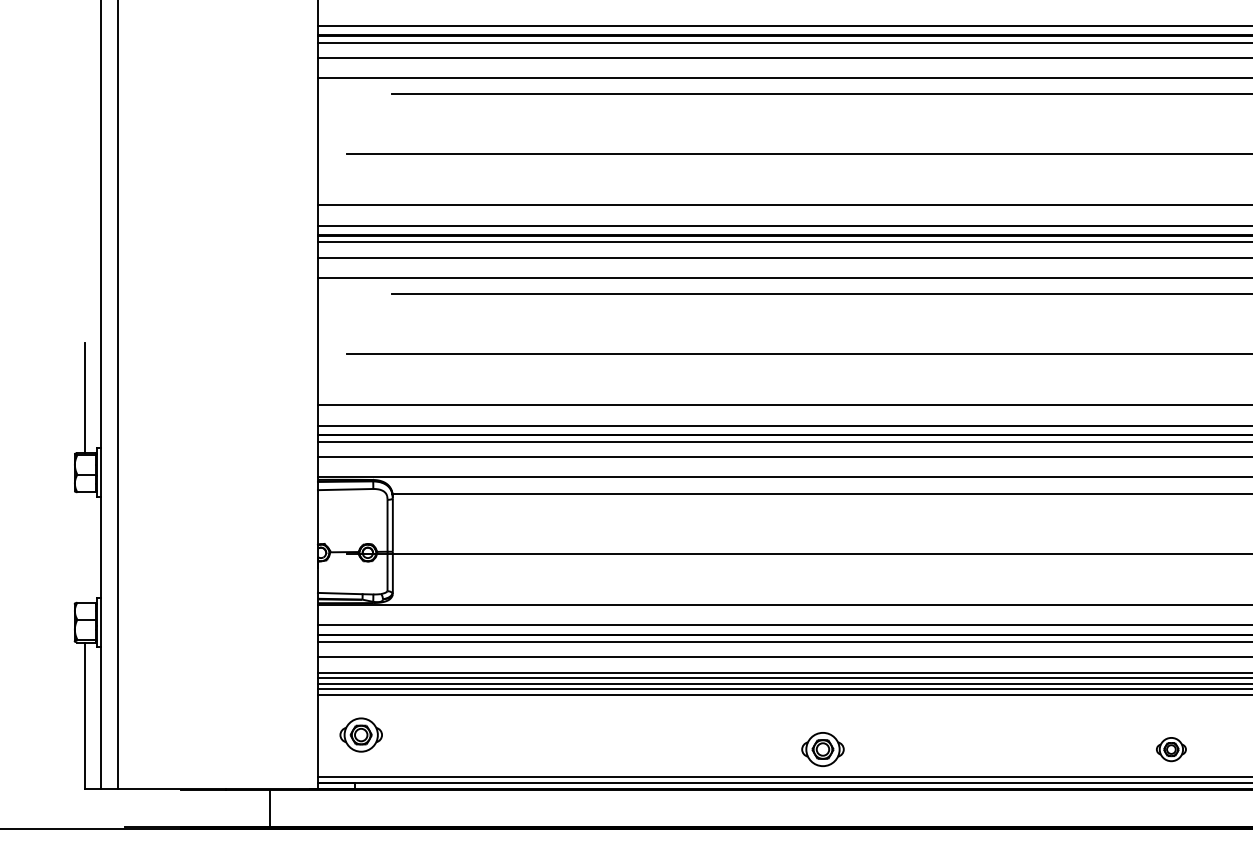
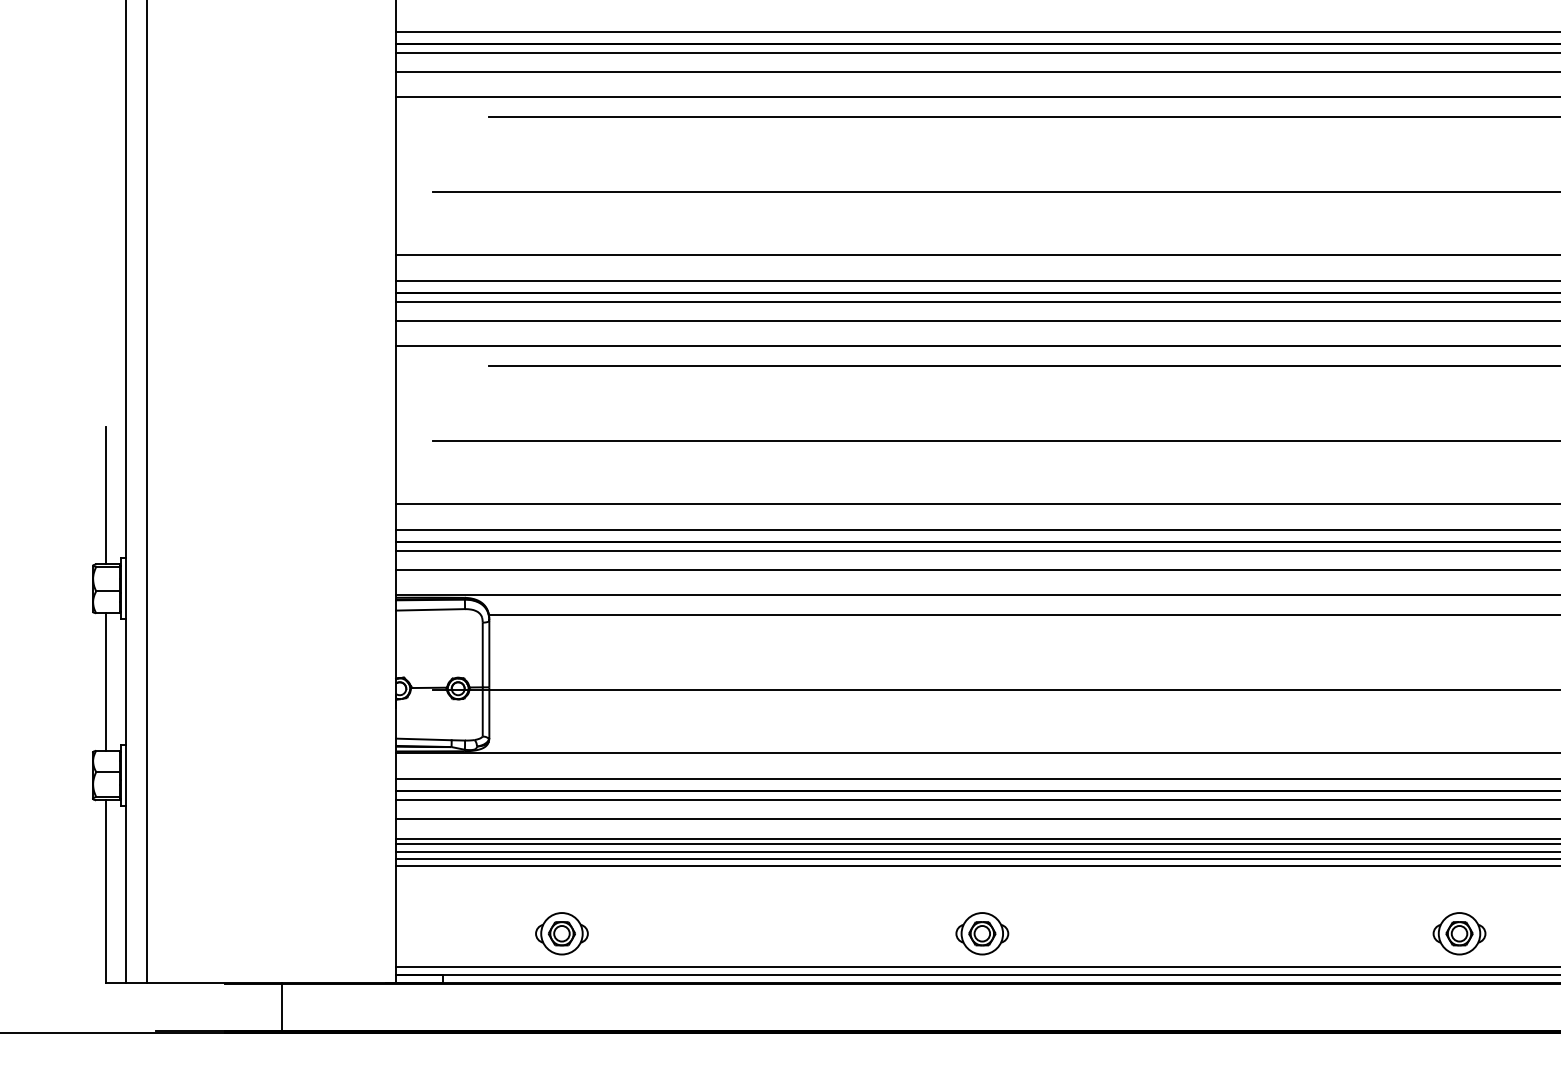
line: (84, 547) -> (105, 681), added
part: (360, 734) -> (561, 933), moved
part: (823, 749) -> (982, 933), moved
part: (1171, 749) -> (1459, 933), size x1.43
line: (270, 808) -> (281, 1007), moved

